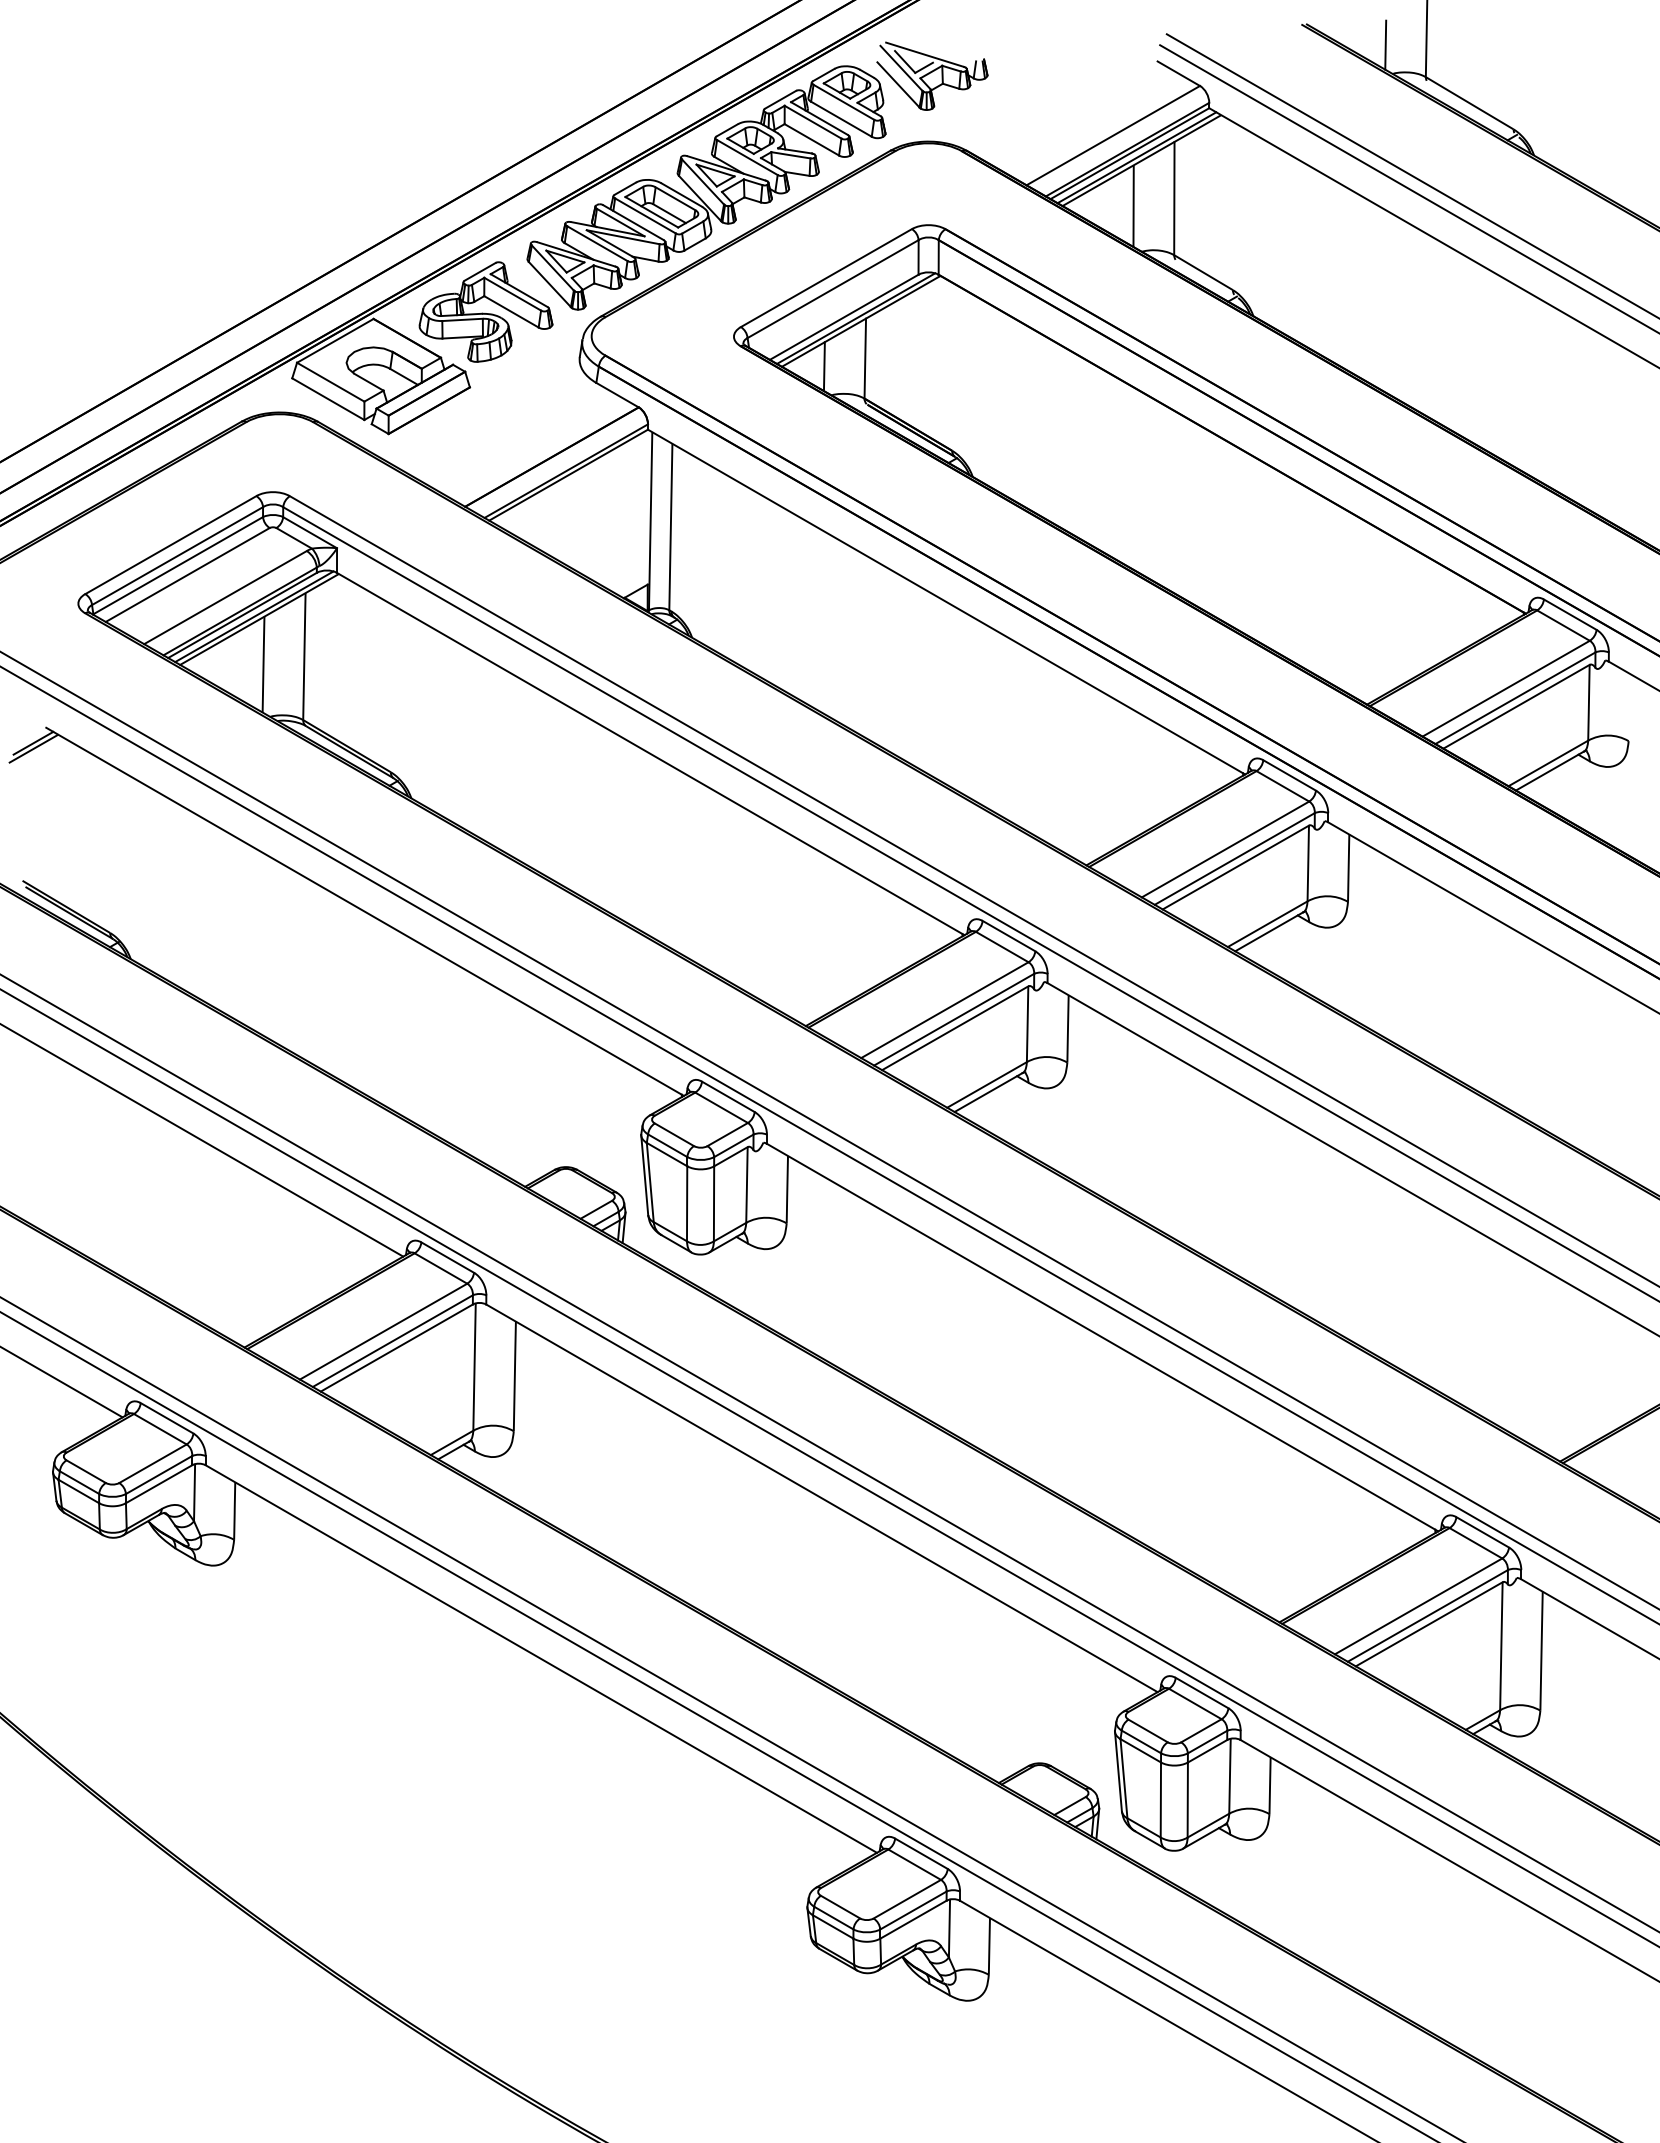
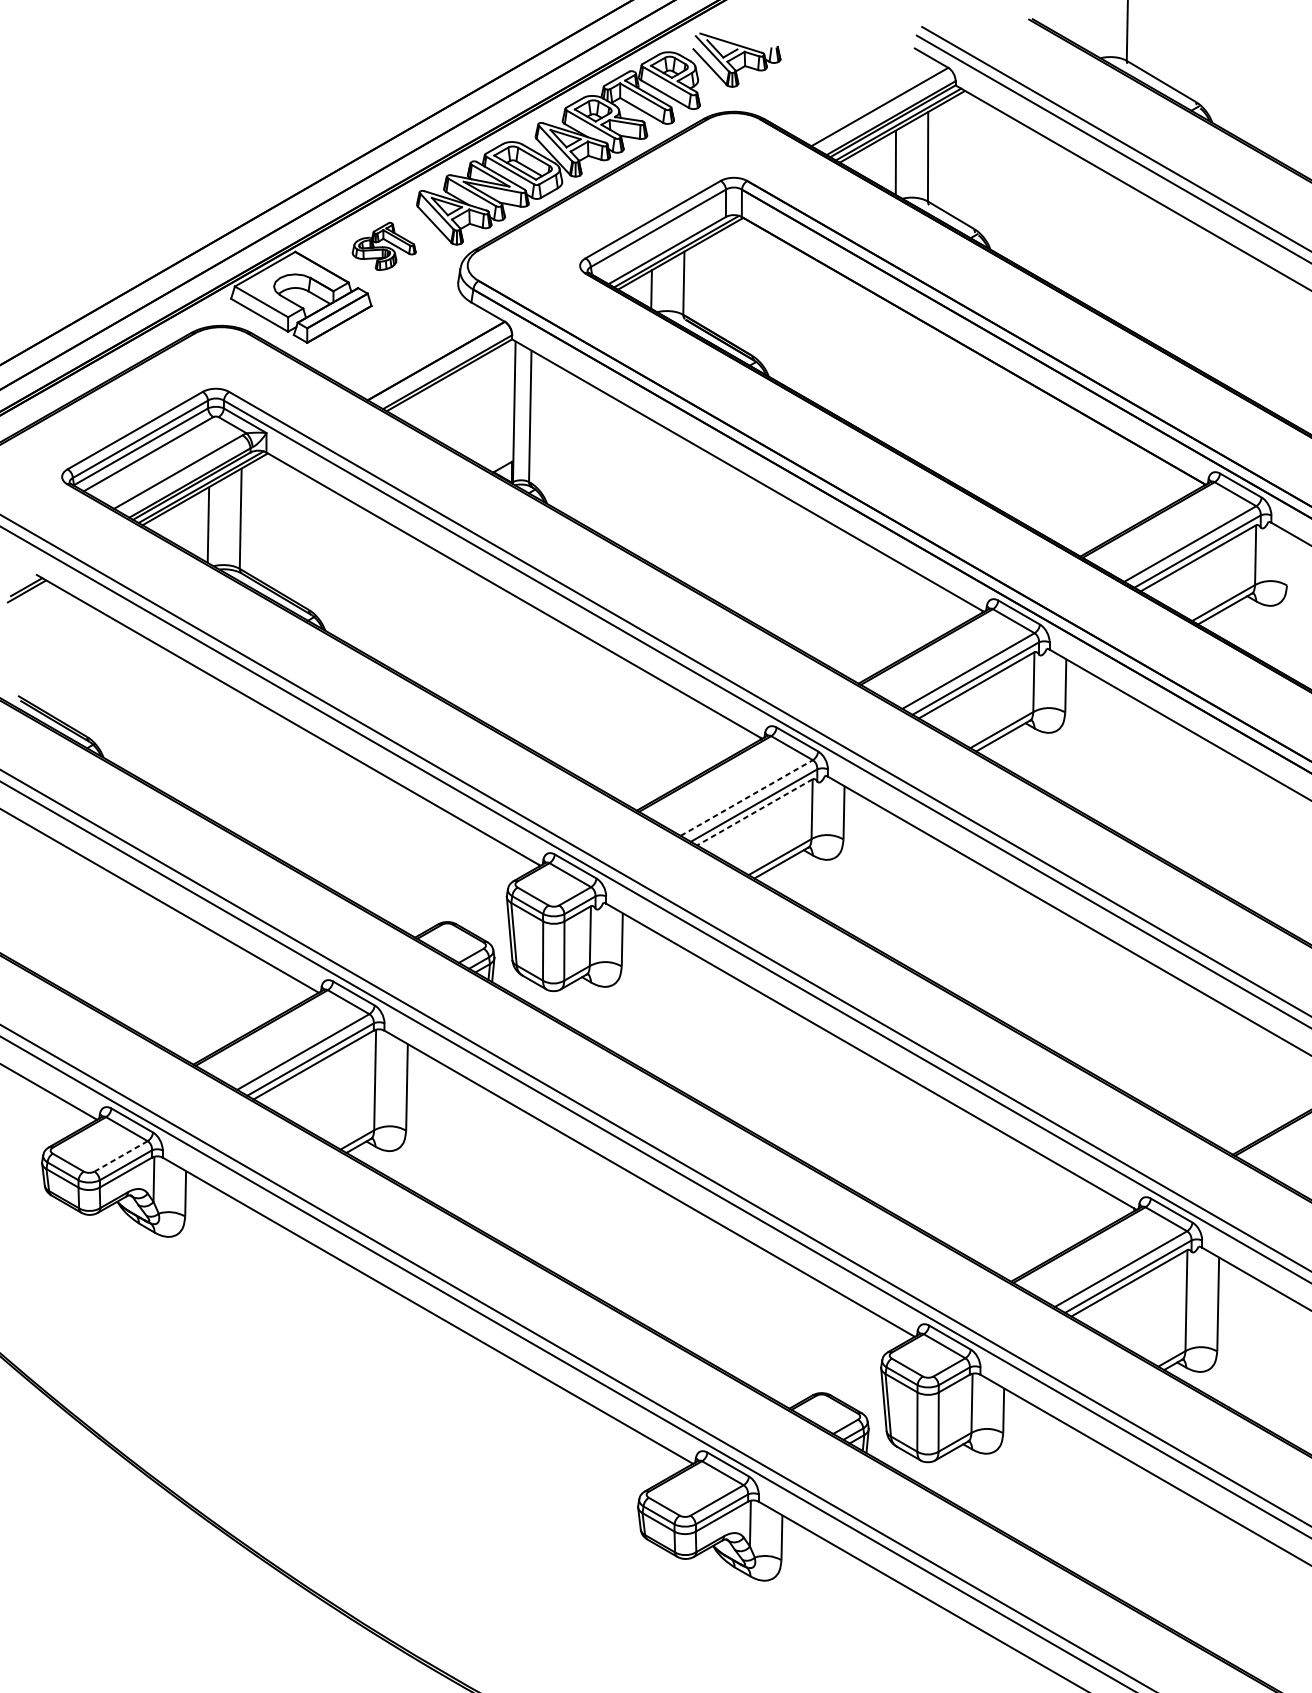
line: (1385, 44) -> (1094, 35), removed
part: (485, 311) -> (383, 246), size x0.6
line: (945, 1009) -> (747, 797), solid -> dashed
line: (954, 1028) -> (754, 812), solid -> dashed
line: (152, 1463) -> (120, 1156), solid -> dashed

